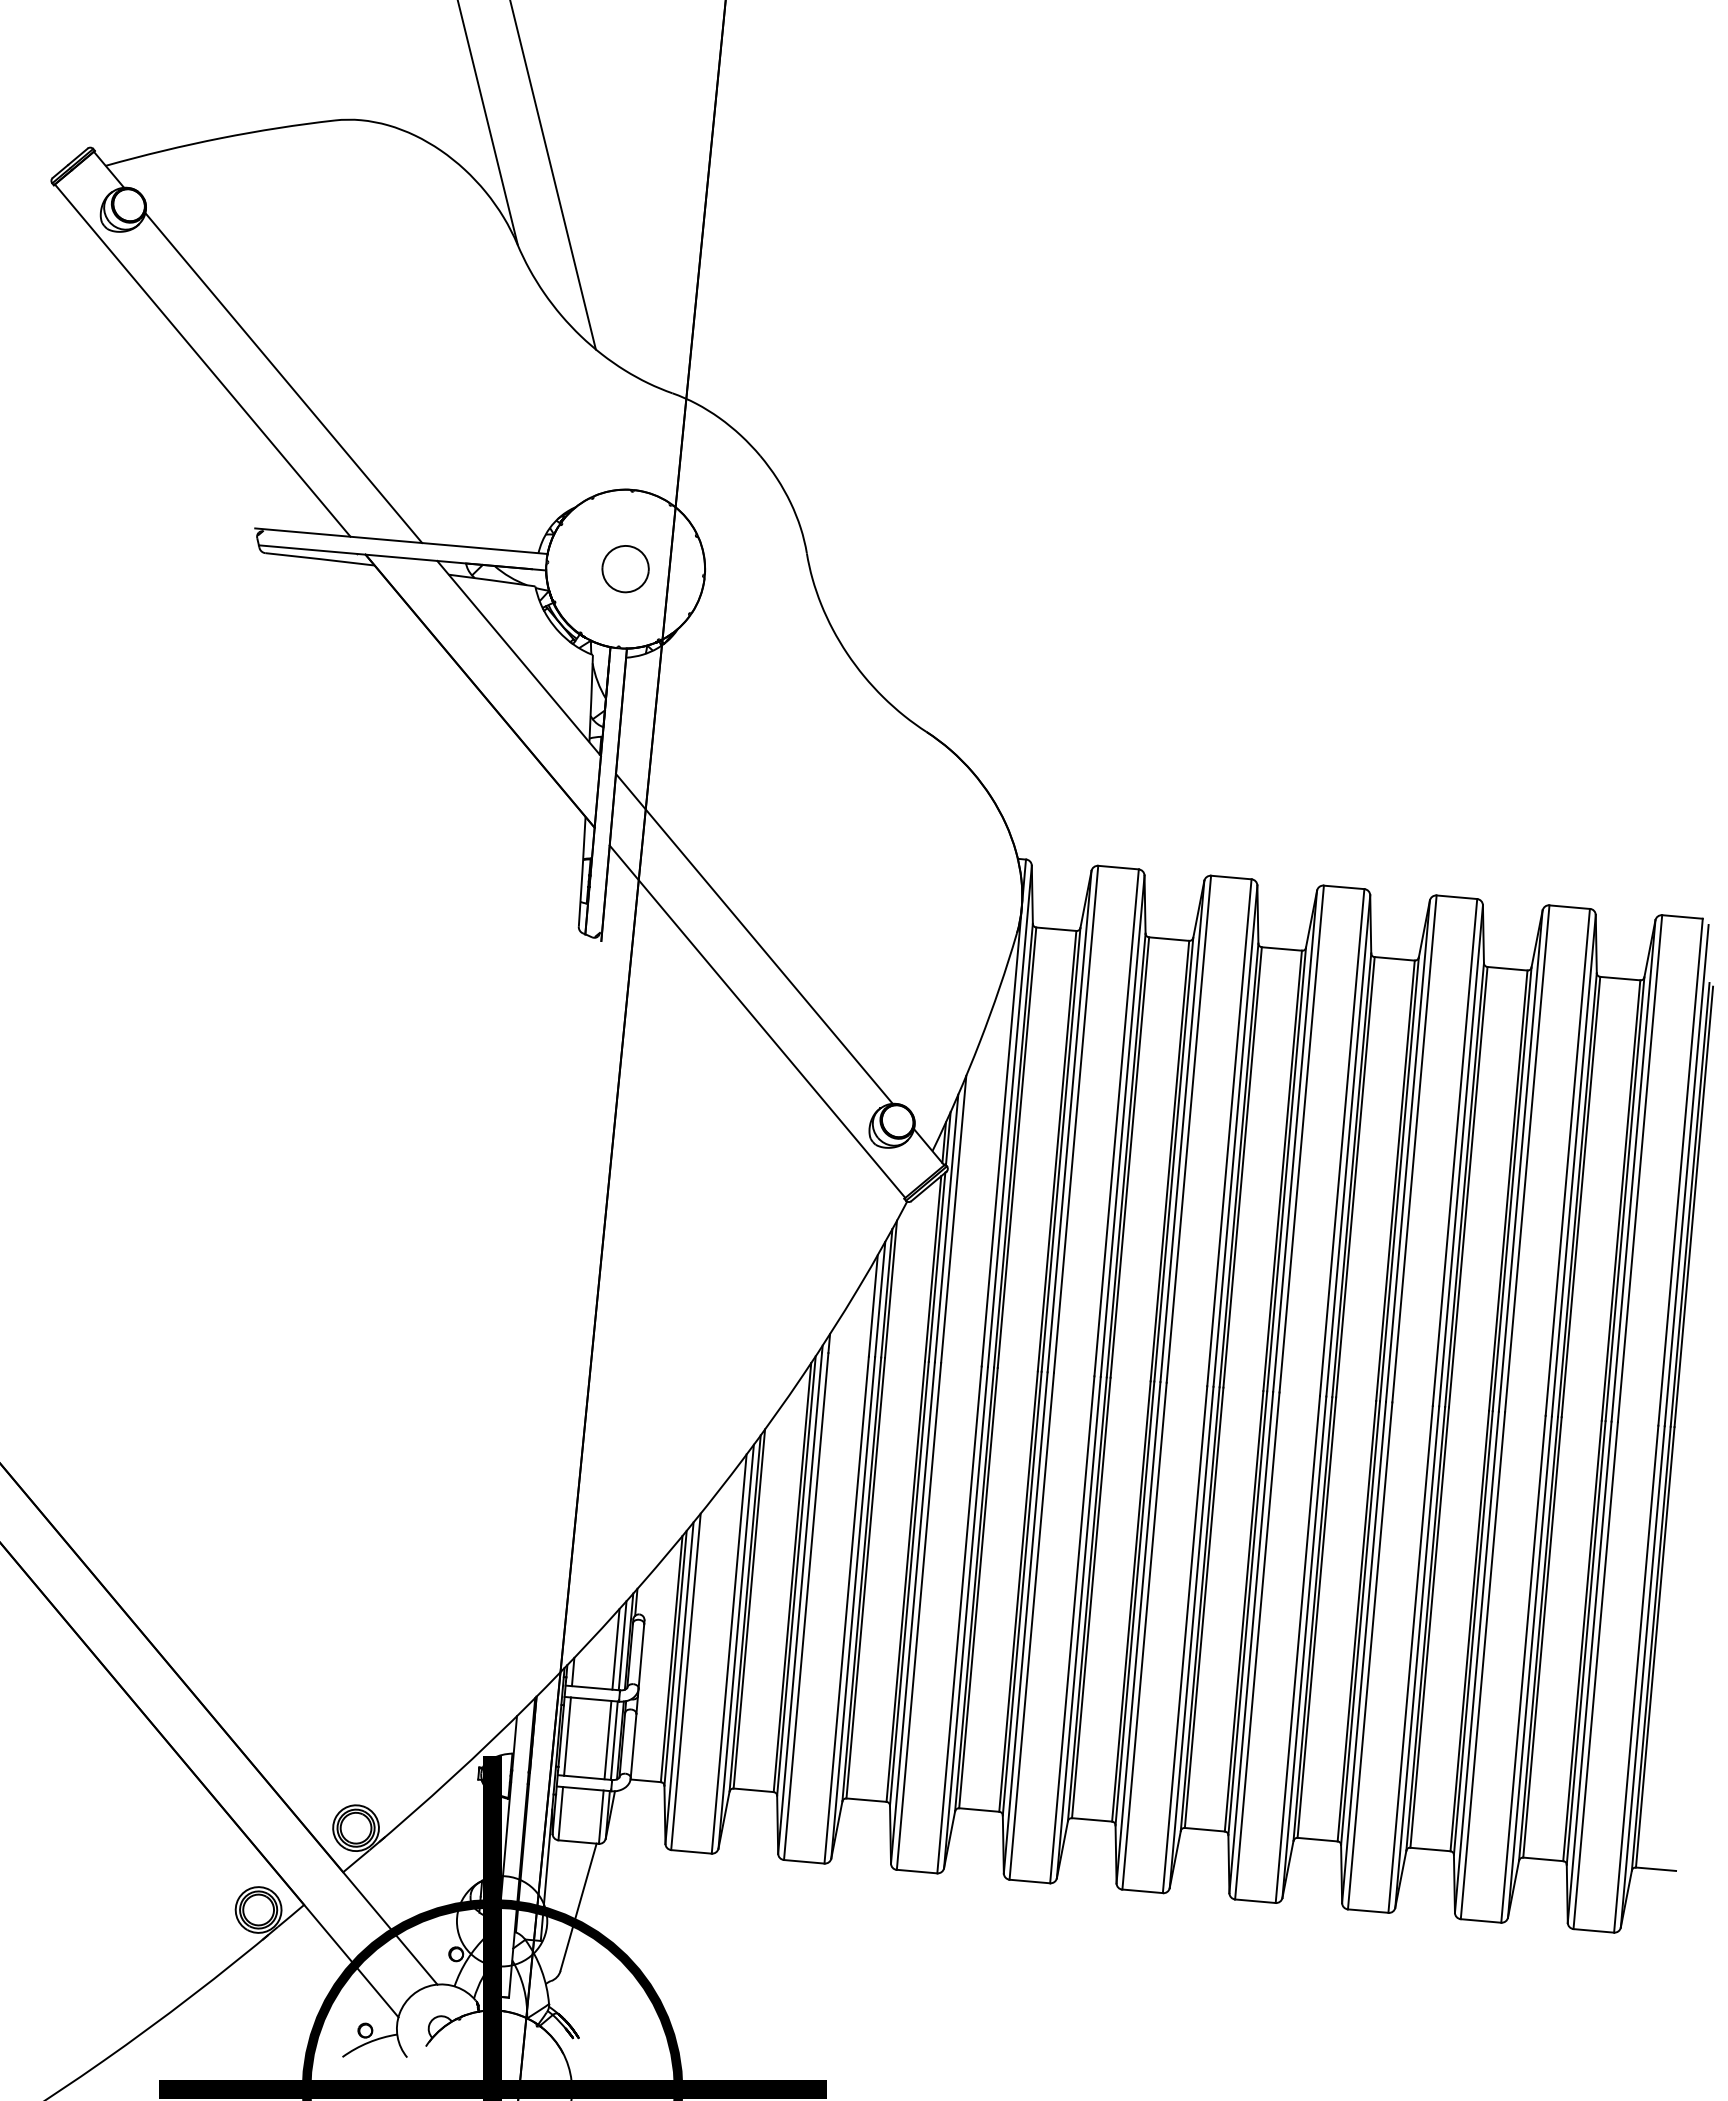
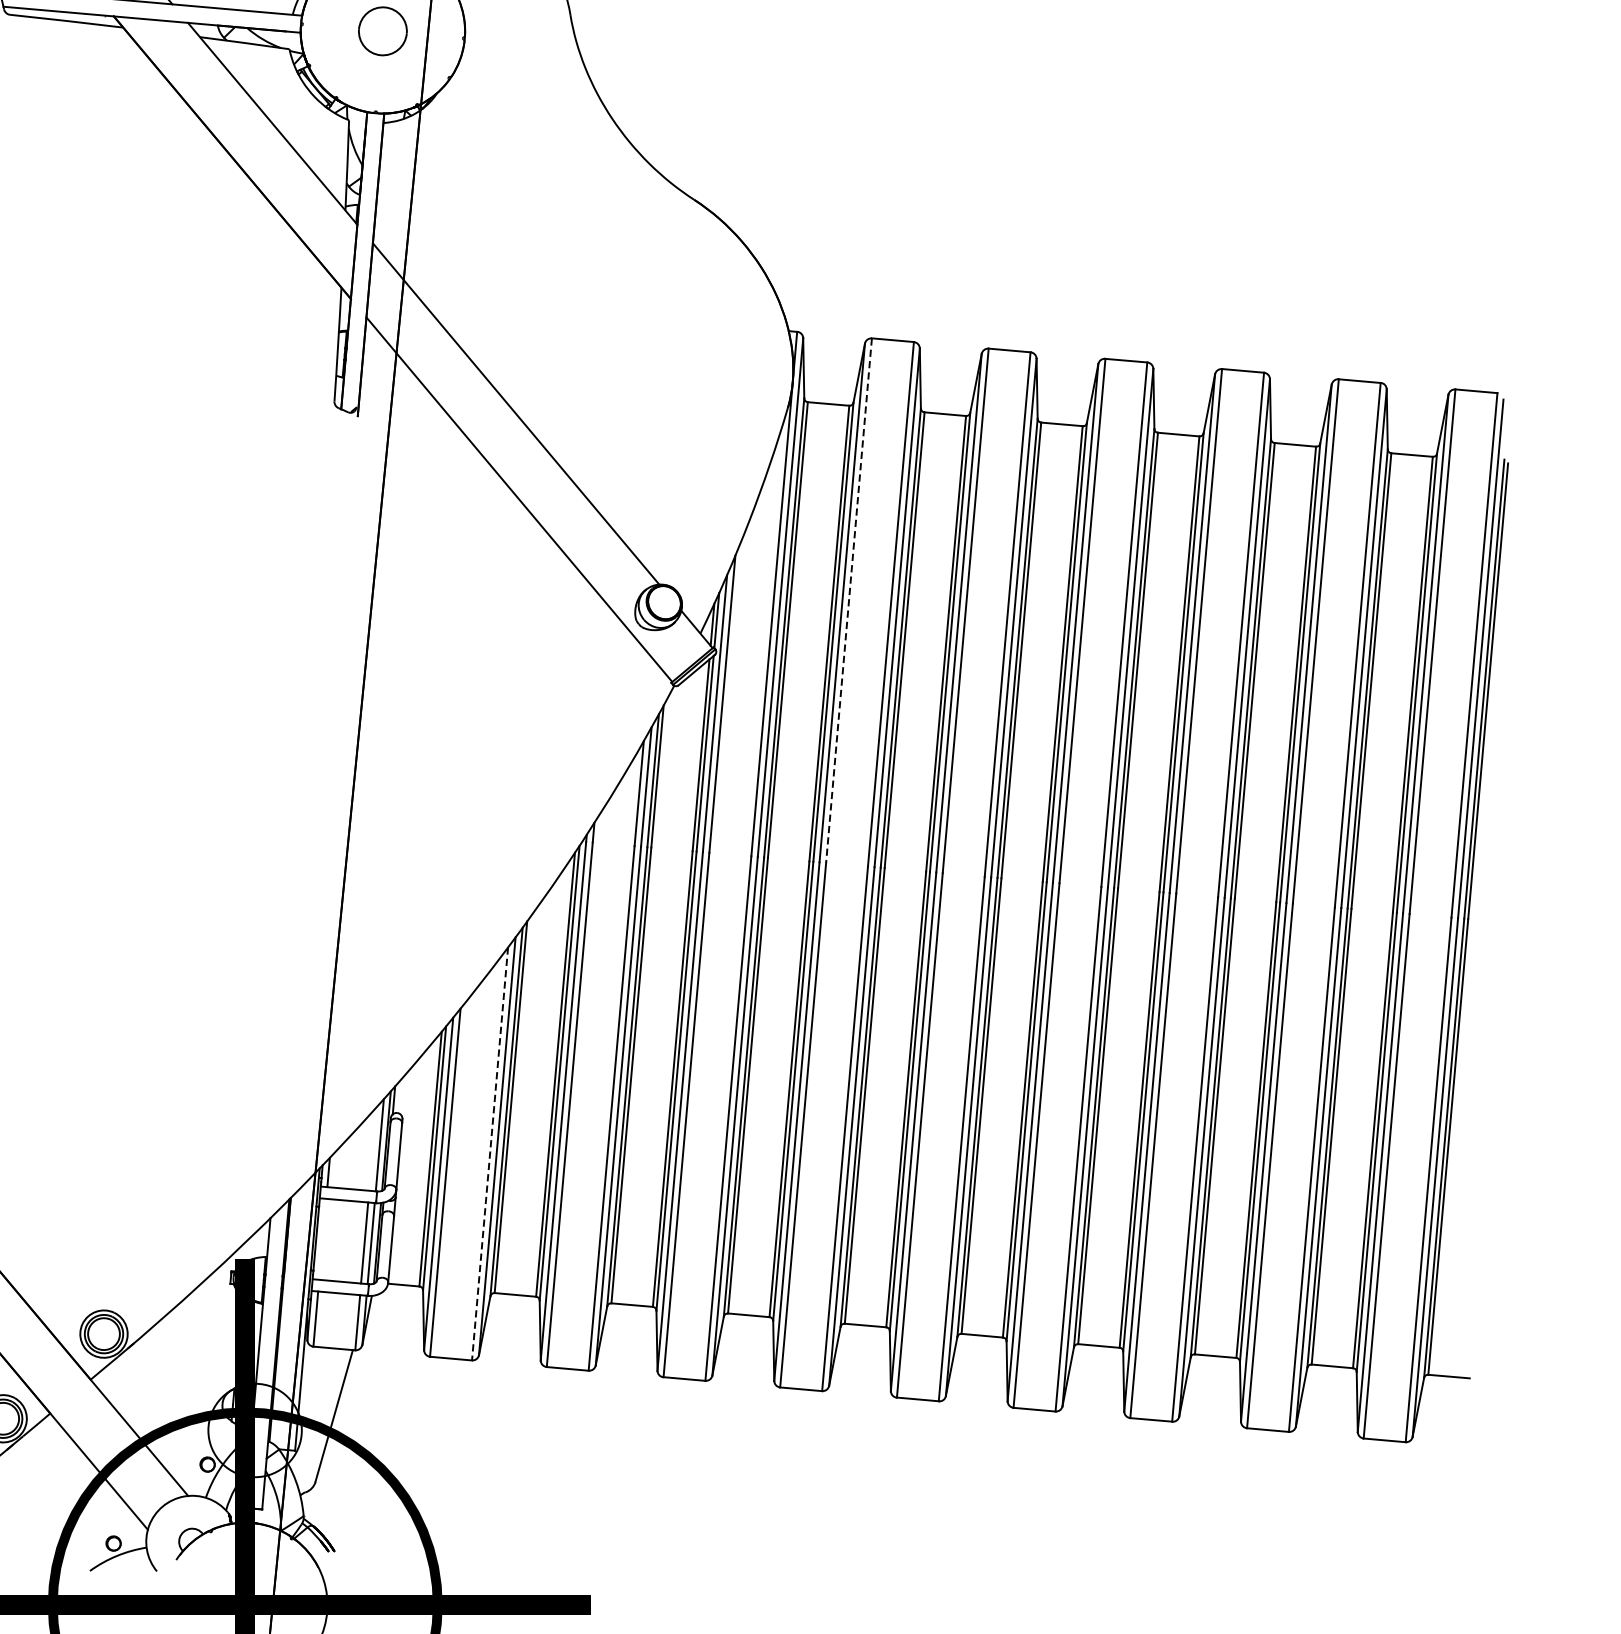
line: (1076, 1119) -> (849, 600), solid -> dashed
line: (615, 1649) -> (372, 1149), removed
line: (729, 1654) -> (490, 1154), solid -> dashed
line: (567, 1736) -> (322, 1239), removed

